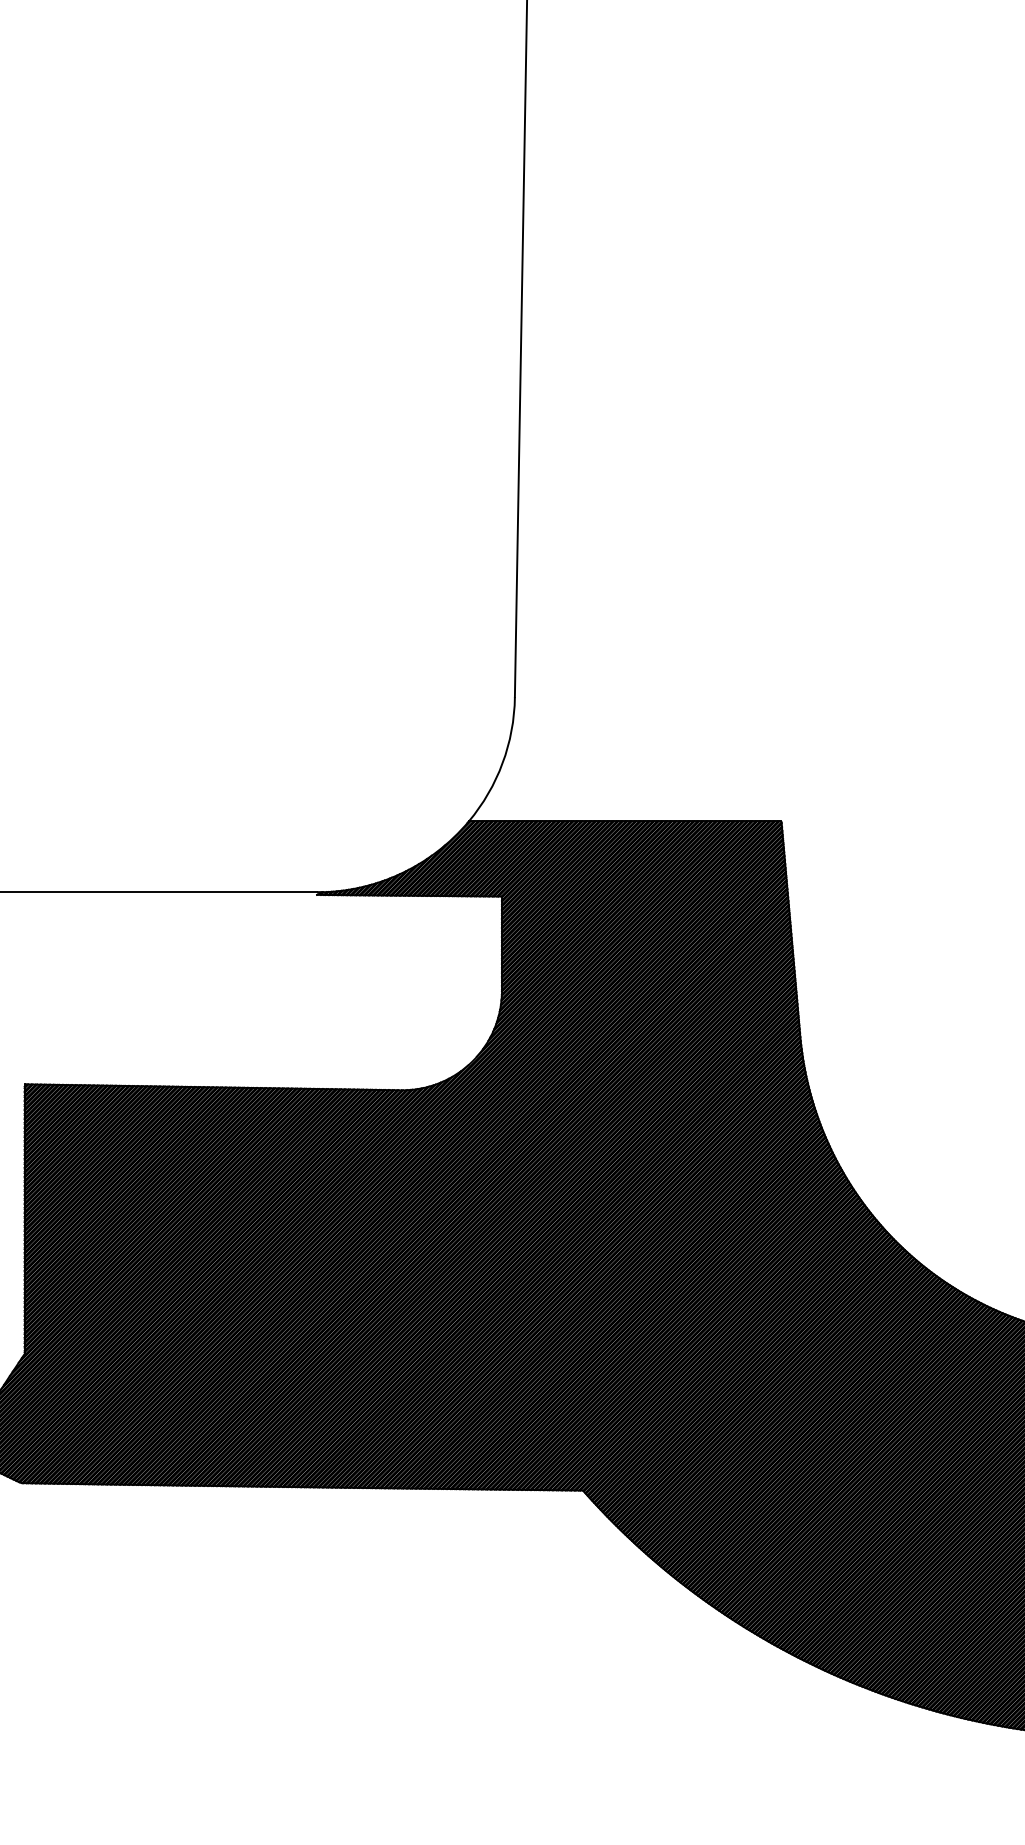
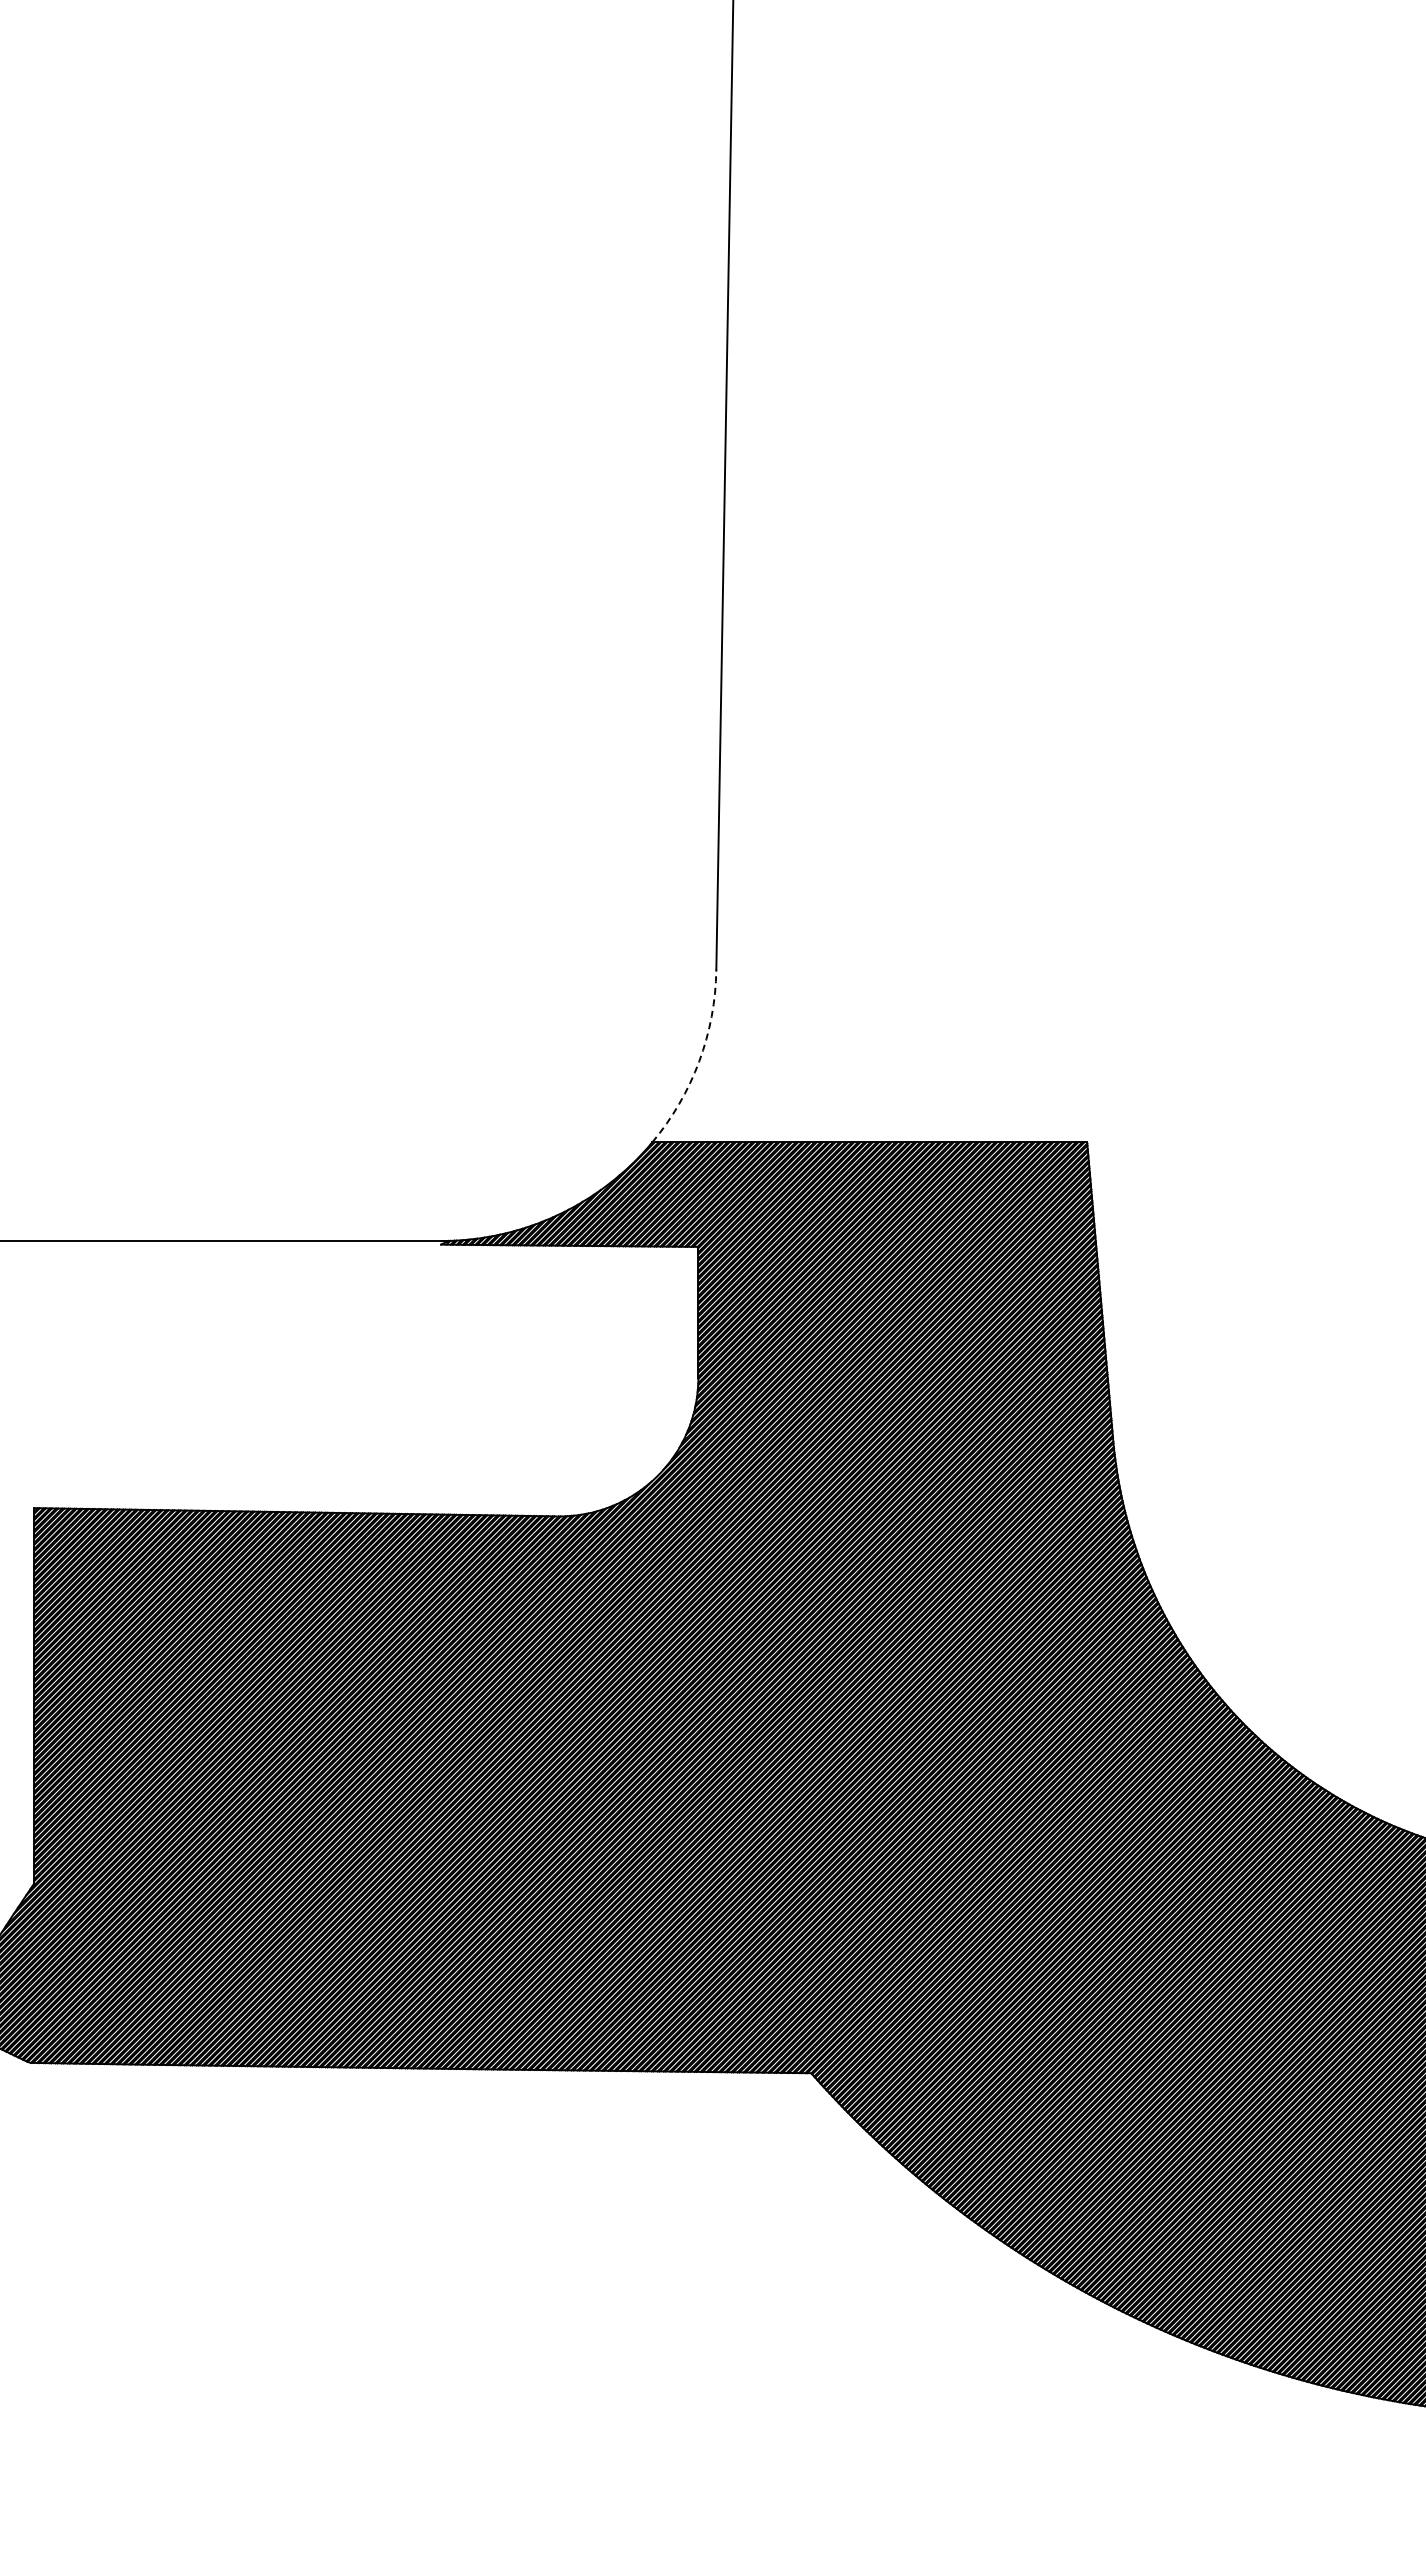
line: (502, 763) -> (699, 1061), solid -> dashed

